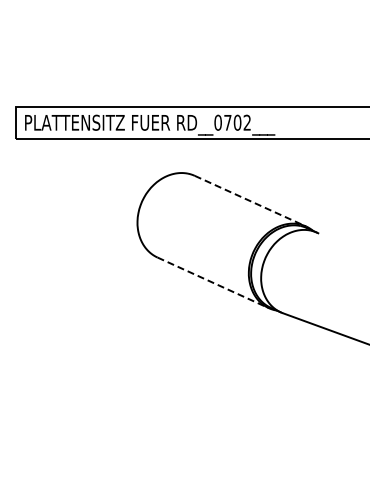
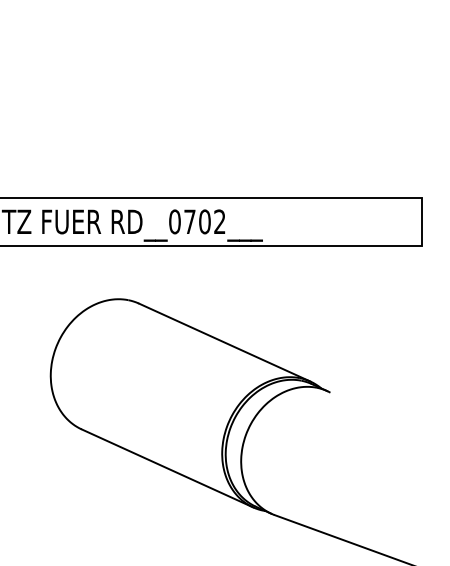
line: (250, 201) -> (224, 343), dashed -> solid
line: (213, 283) -> (167, 469), dashed -> solid

